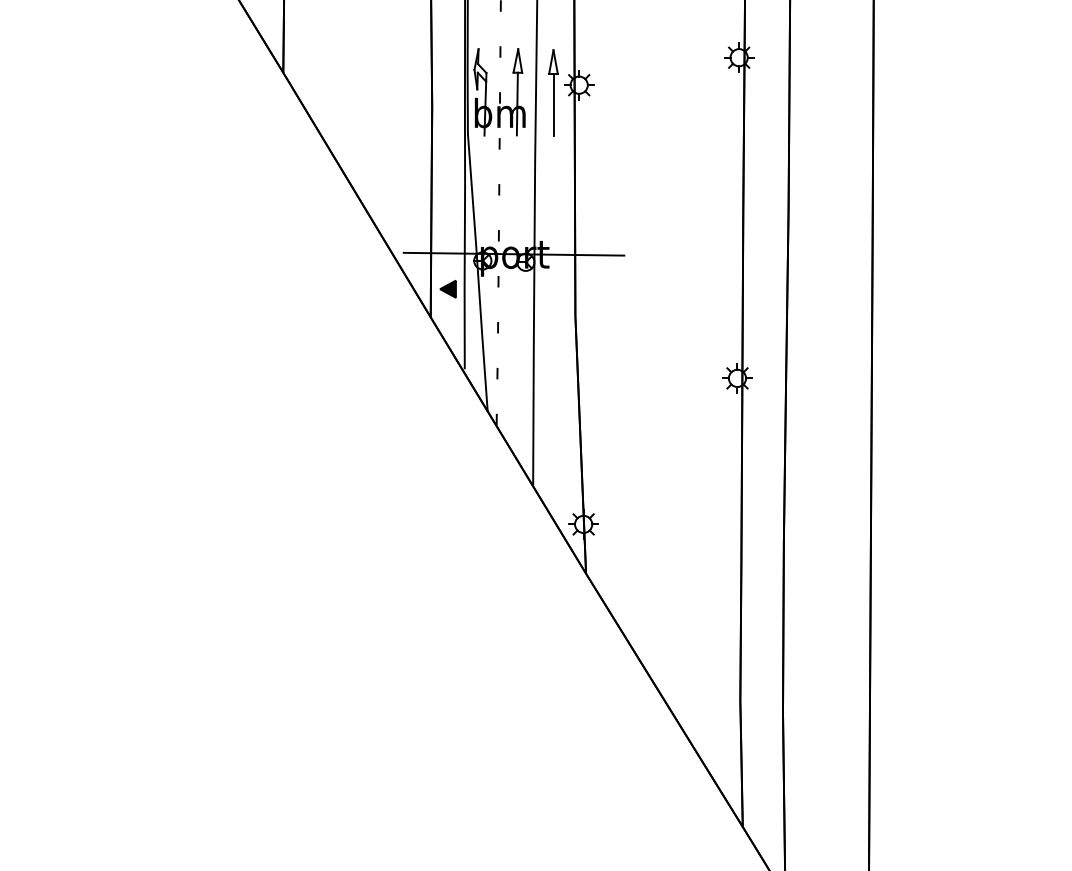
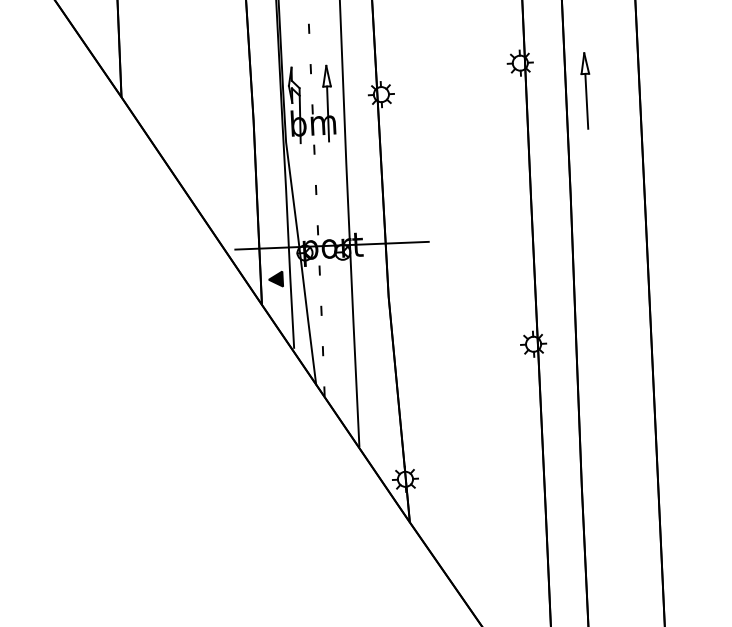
part: (553, 92) -> (586, 90), moved

